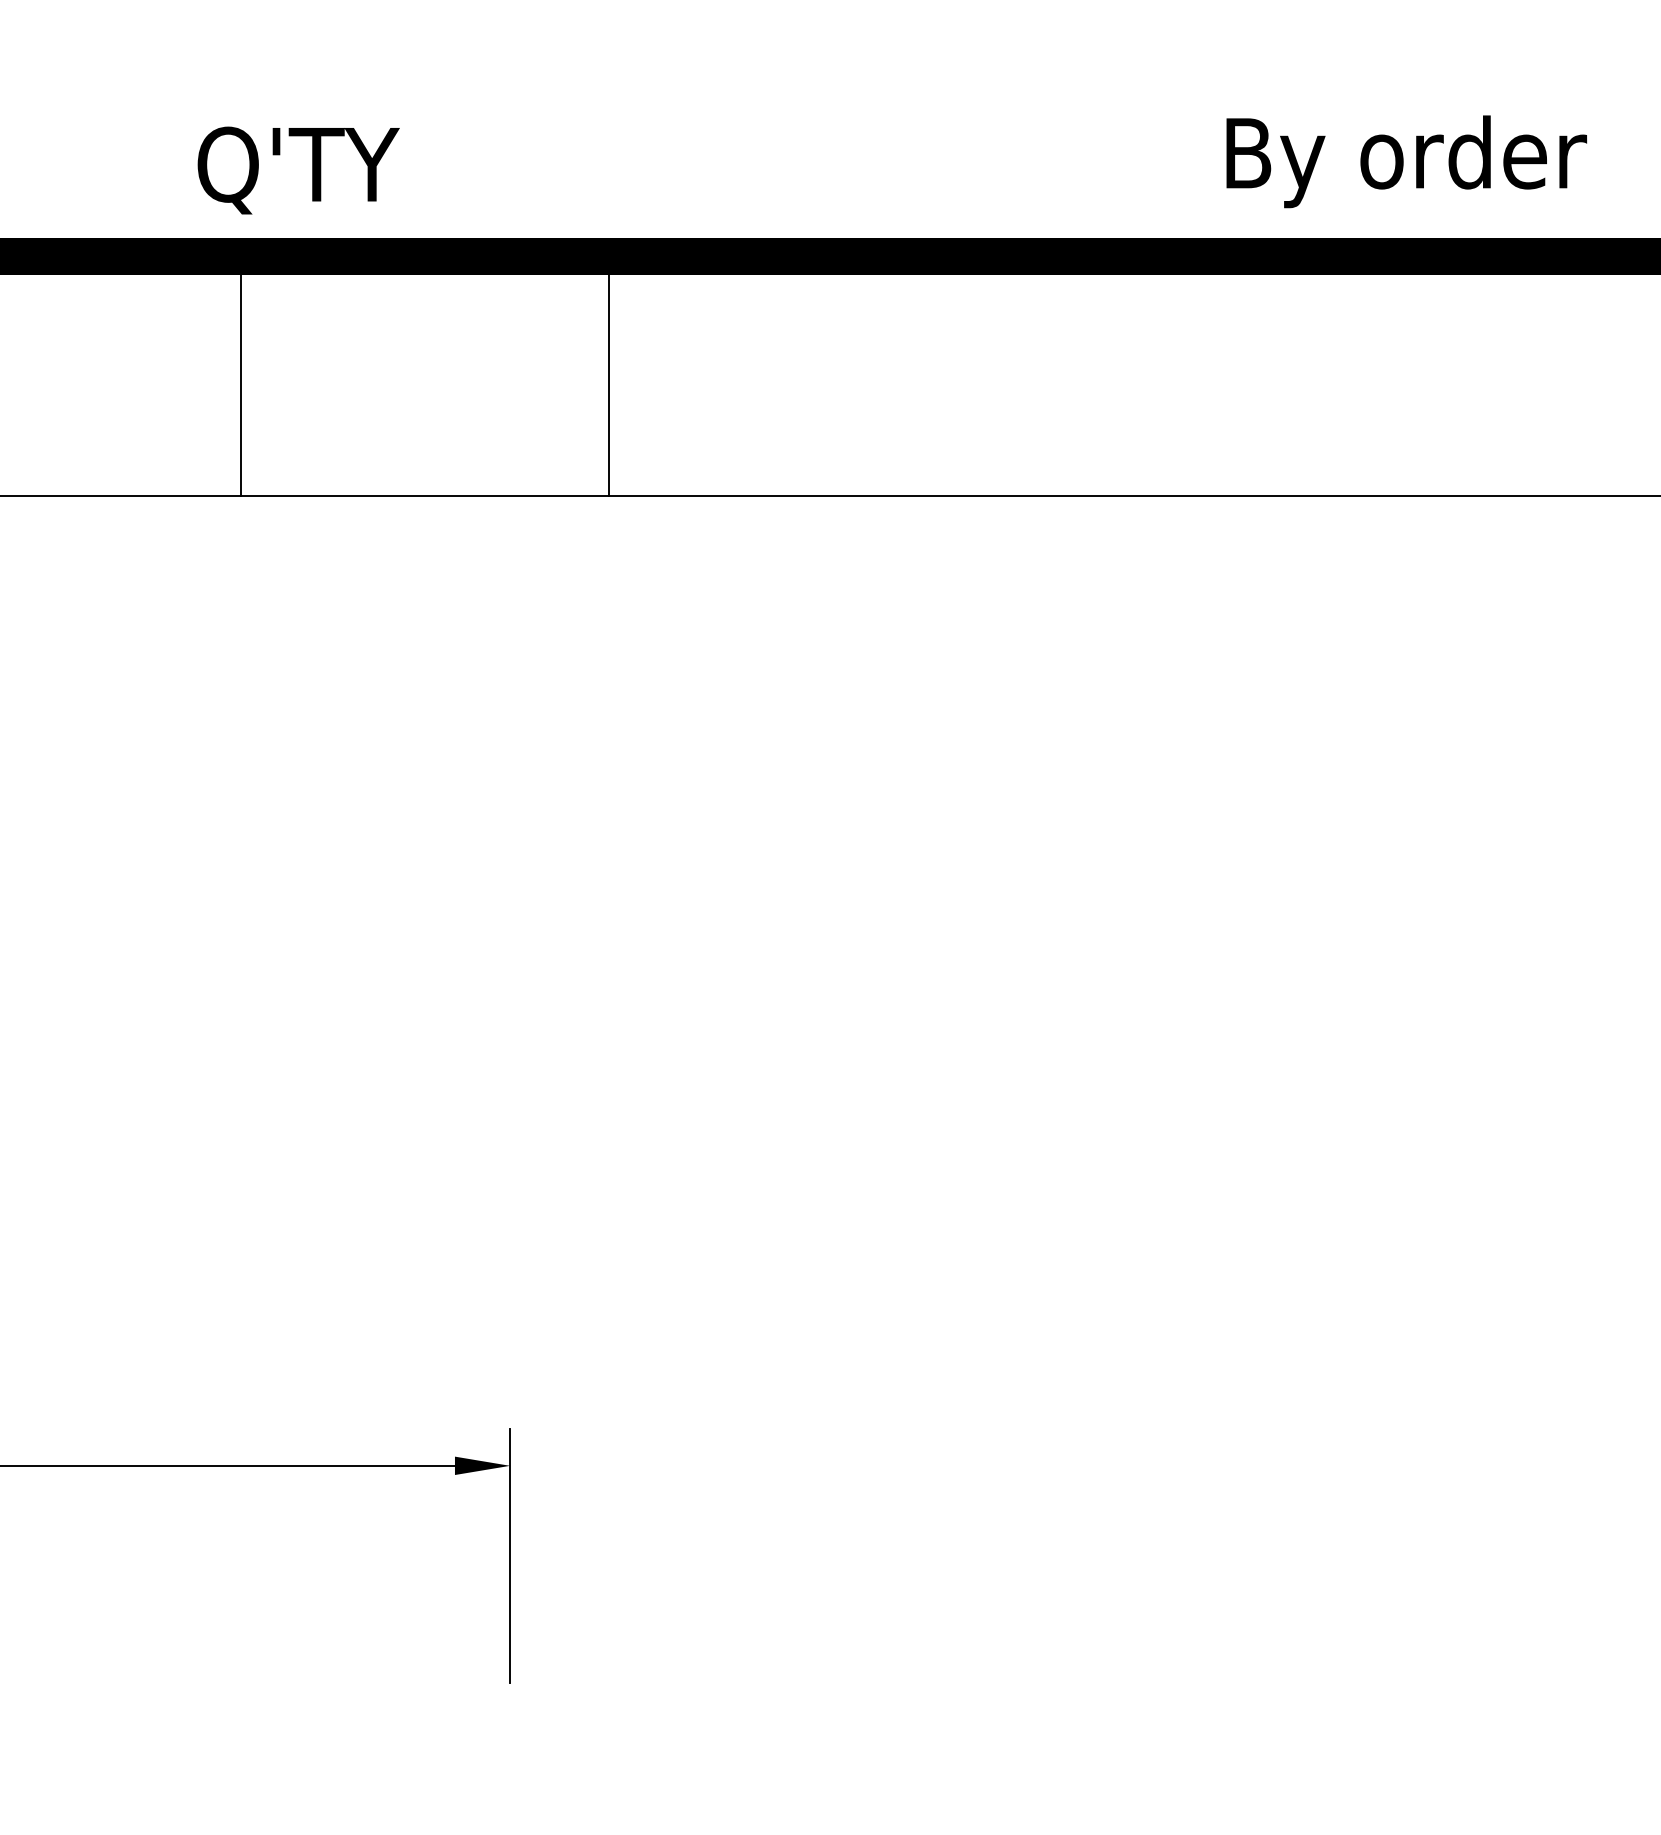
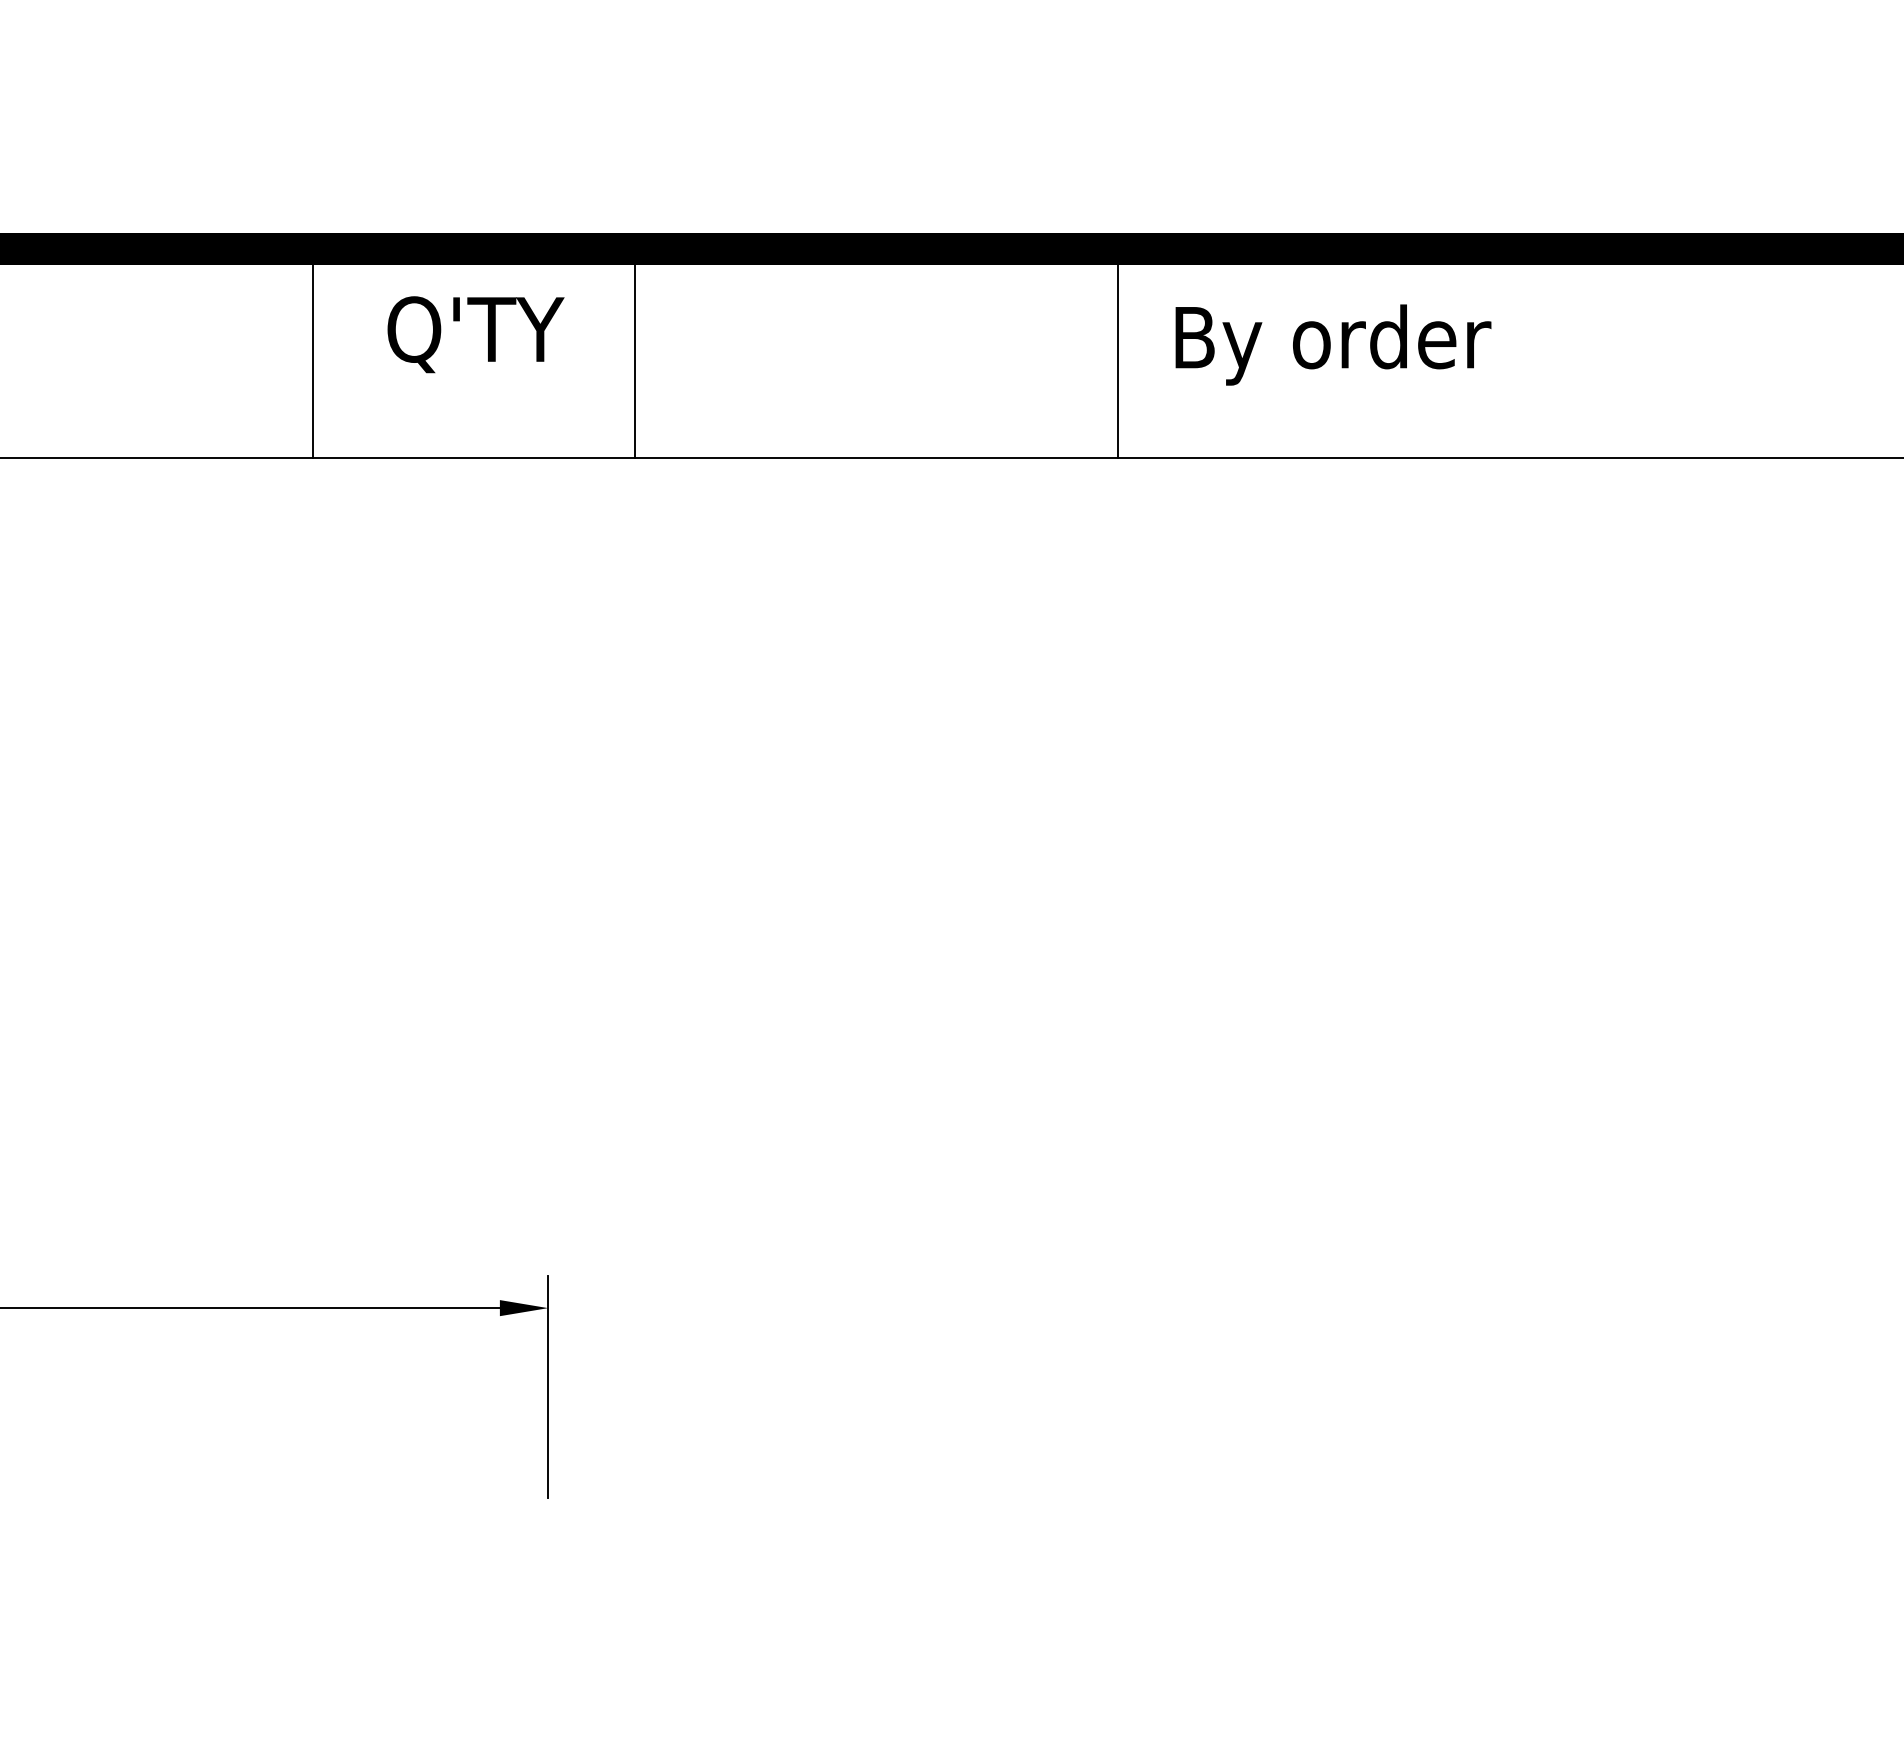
text: (1406, 161) -> (1333, 344), moved
text: (298, 170) -> (475, 334), moved
line: (1160, 375) -> (1117, 353), added

